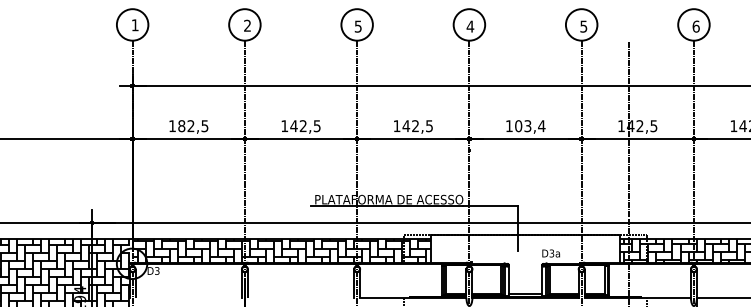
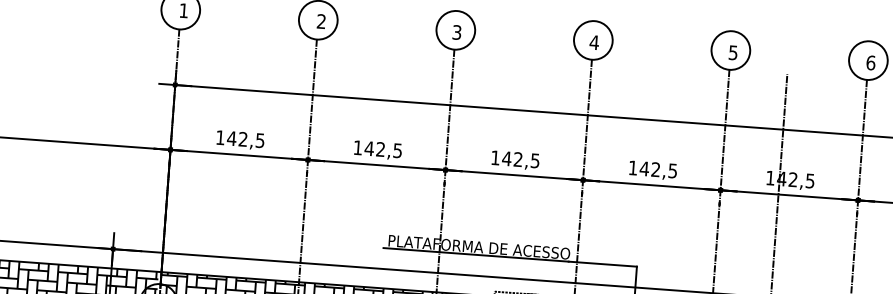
text: (358, 25) -> (457, 31), 5 -> 3
text: (181, 126) -> (231, 138), 182,5 -> 142,5
text: (529, 126) -> (657, 170), 103,4 -> 142,5

